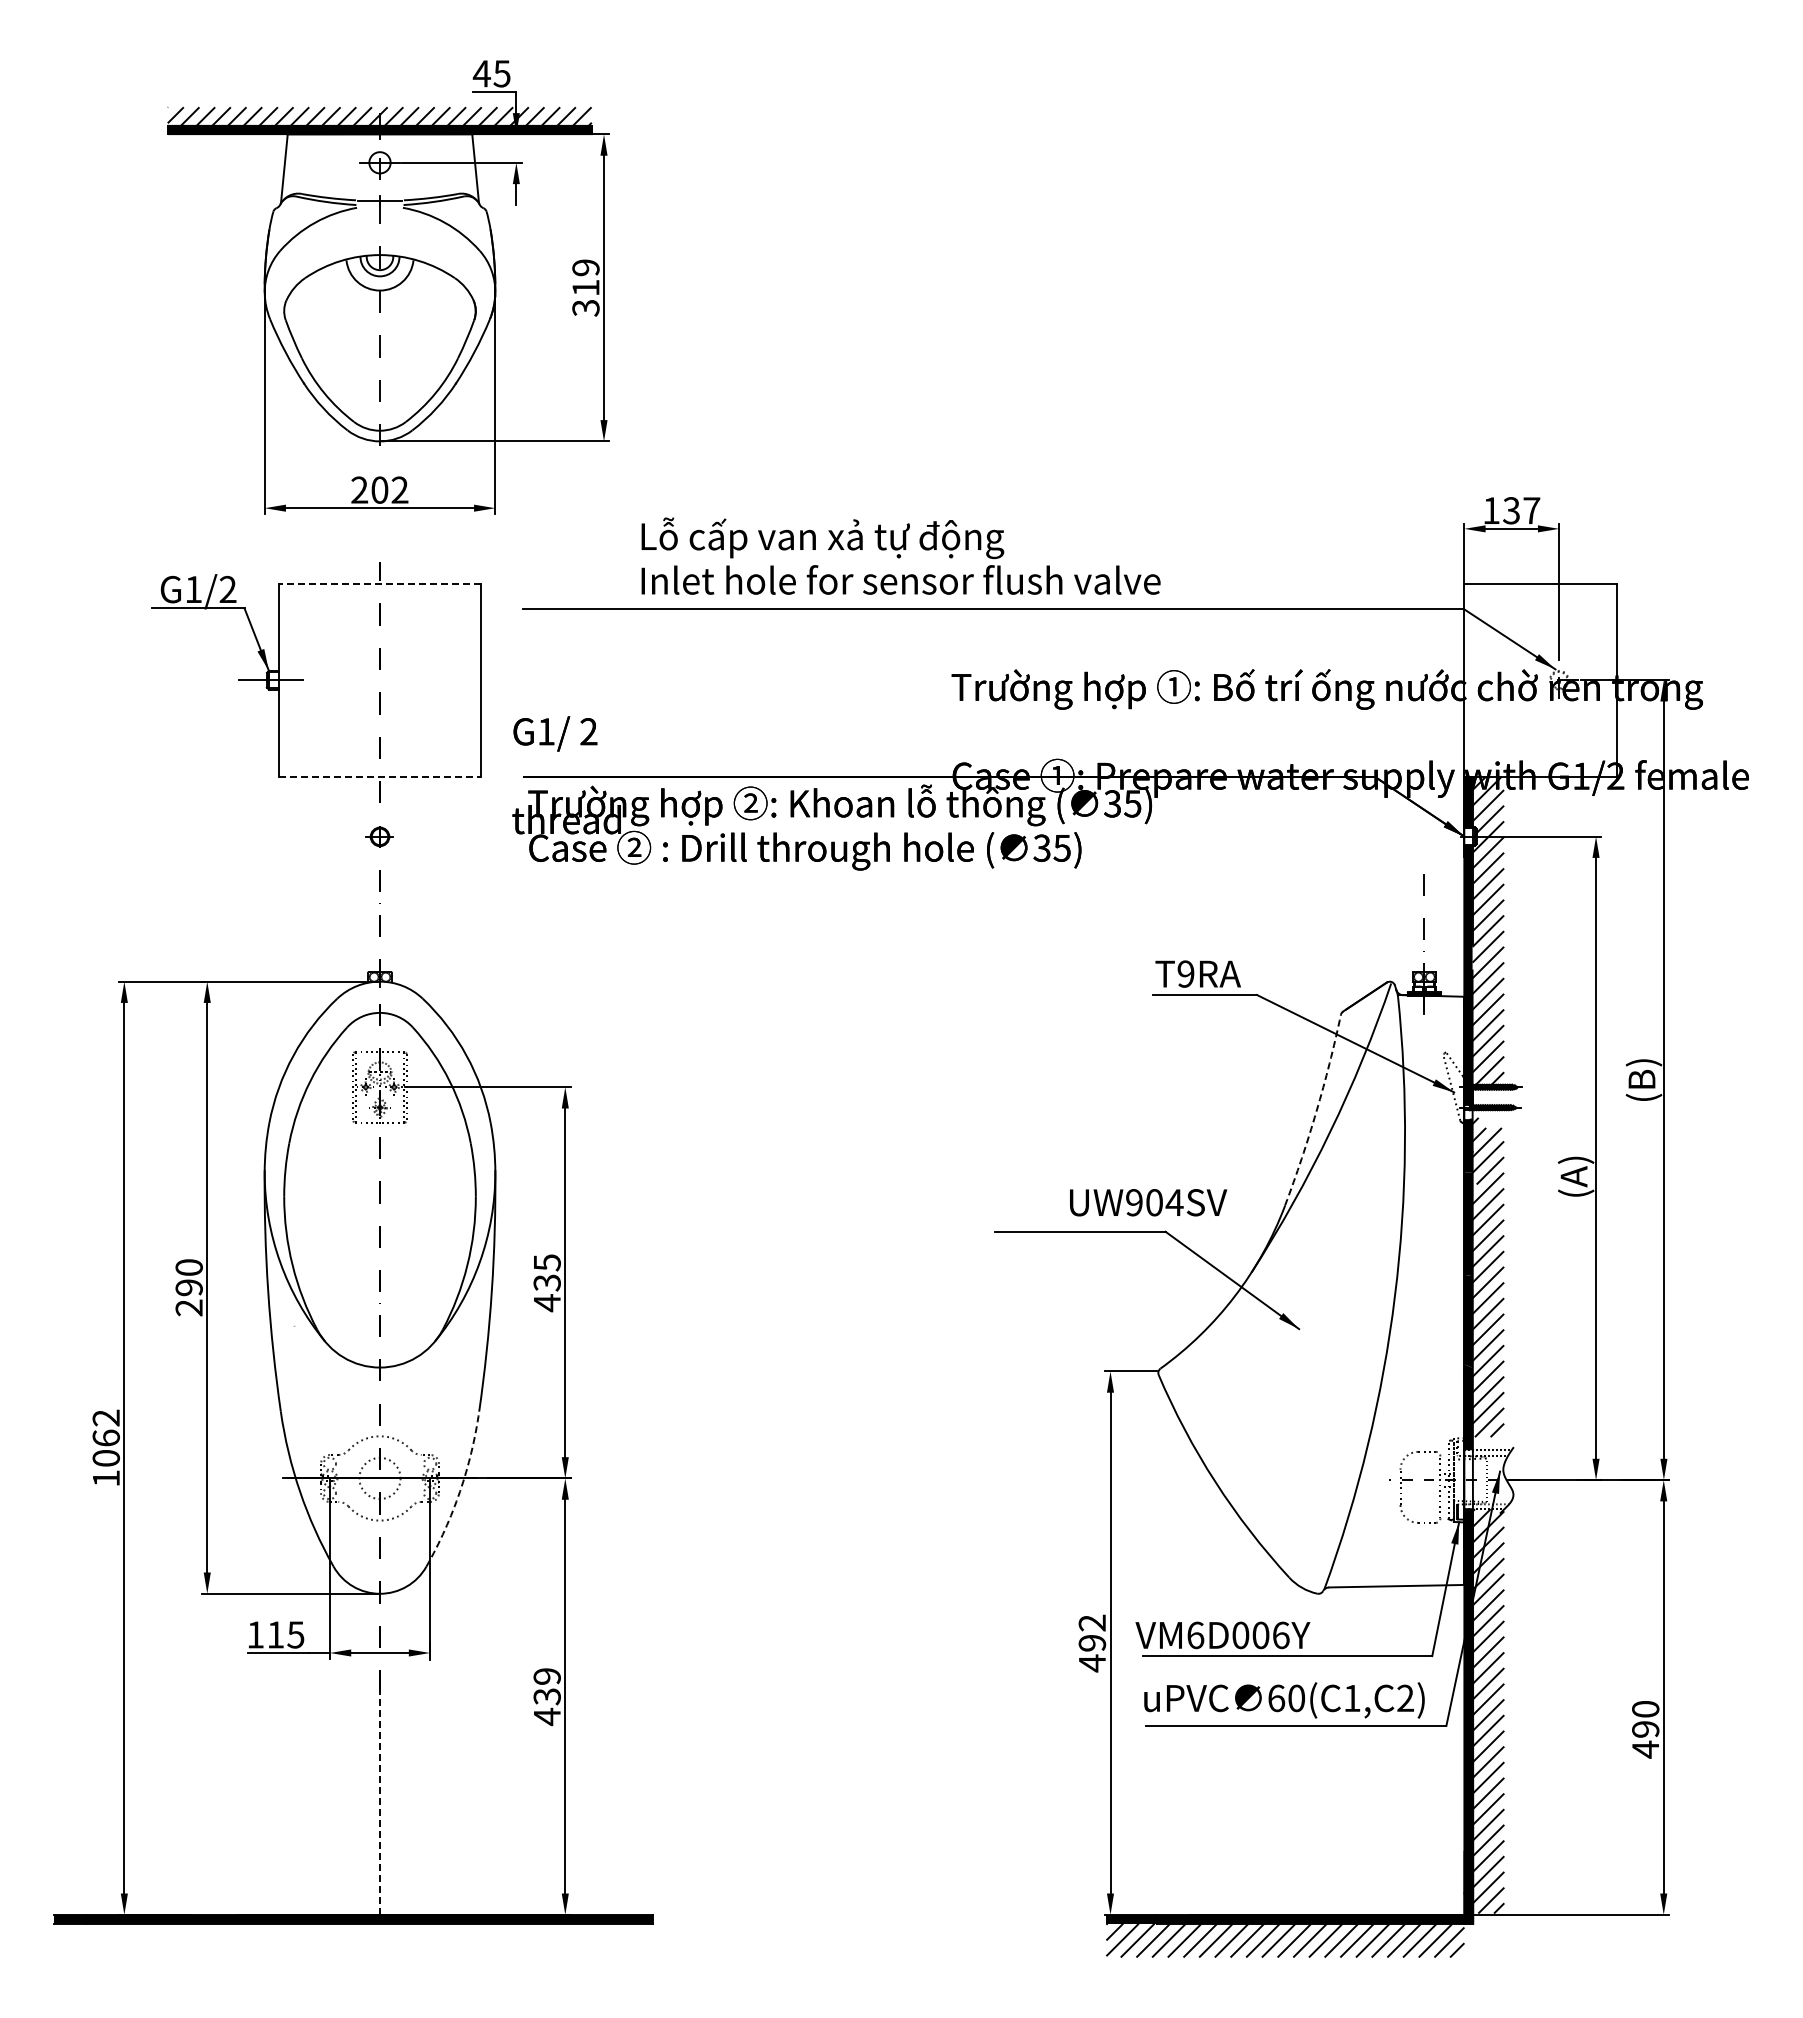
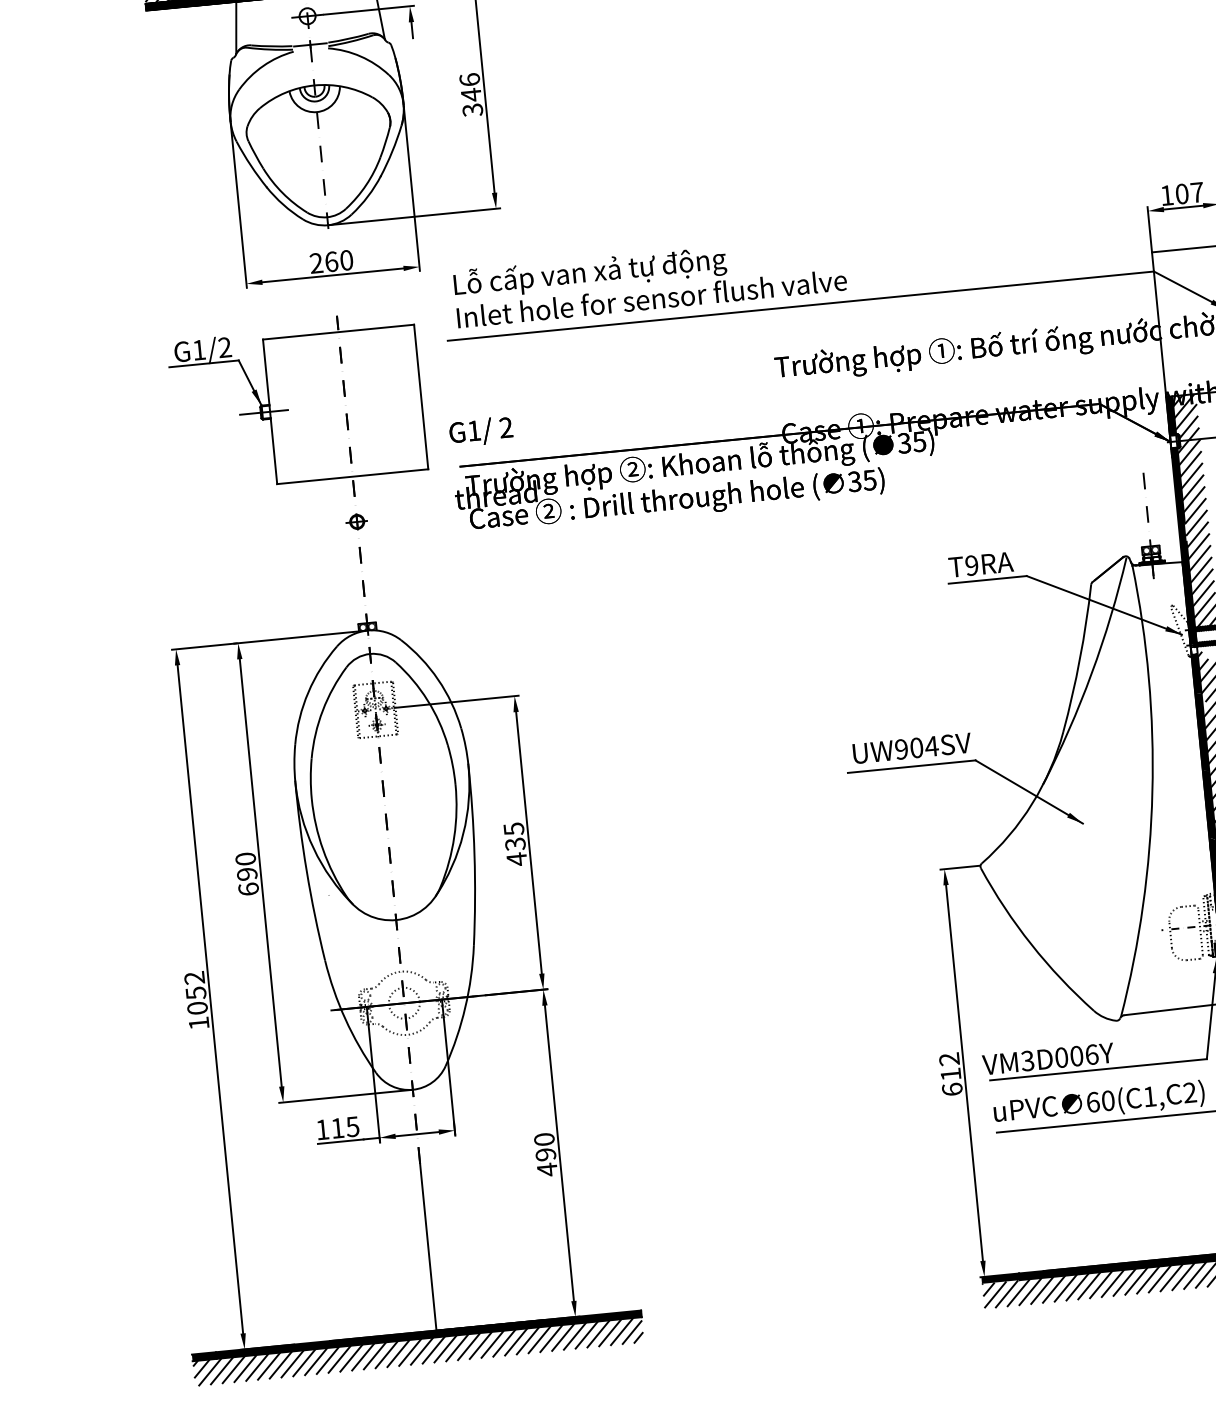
text: (585, 278) -> (470, 87), 319 -> 346
text: (389, 489) -> (338, 260), 202 -> 260
text: (1511, 510) -> (1182, 193), 137 -> 107
text: (900, 555) -> (649, 280), moved
line: (380, 583) -> (338, 331), dashed -> solid
line: (380, 776) -> (353, 476), dashed -> solid
arc: (1316, 1111) -> (1079, 659), dashed -> solid
text: (1148, 1202) -> (912, 748), moved
text: (188, 1307) -> (248, 889), 290 -> 690
text: (105, 1437) -> (195, 992), 1062 -> 1052
arc: (460, 1491) -> (465, 1007), dashed -> solid
text: (1195, 1635) -> (1027, 1061), VM6D006Y -> VM3D006Y
text: (1092, 1653) -> (951, 1082), 492 -> 612
text: (546, 1686) -> (544, 1147), 439 -> 490
line: (380, 1803) -> (428, 1247), dashed -> solid
hatch: (353, 1940) -> (418, 1351), added

